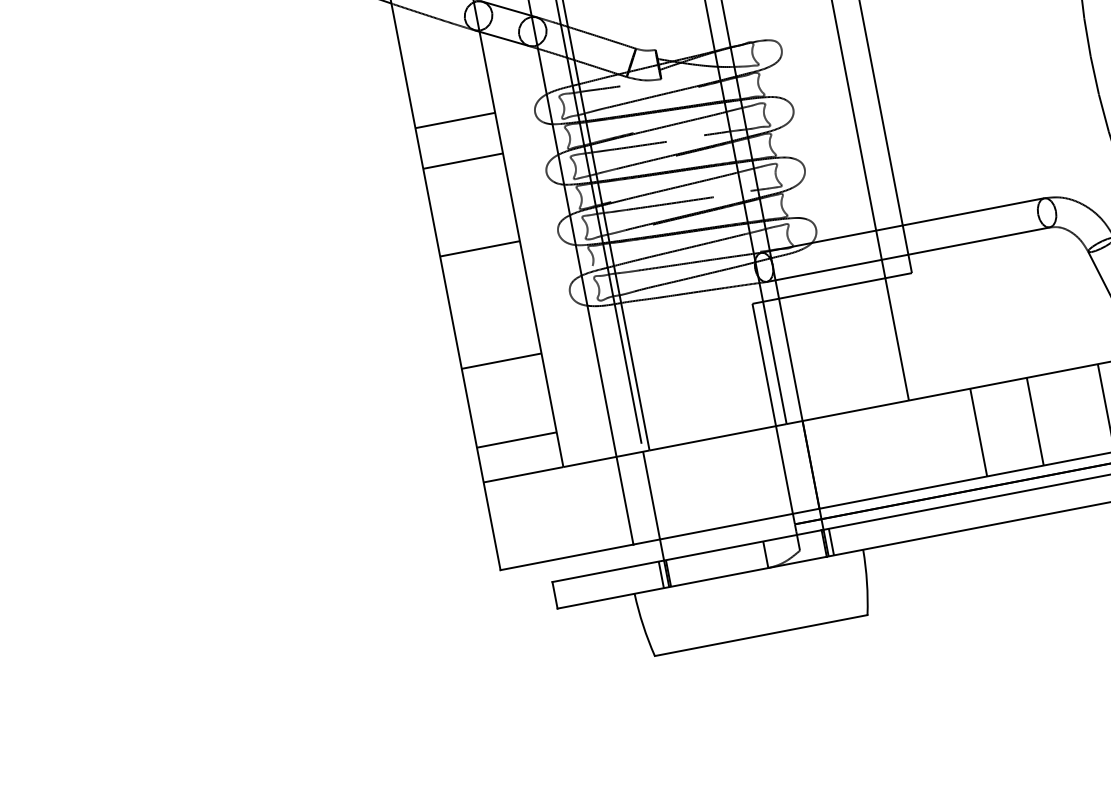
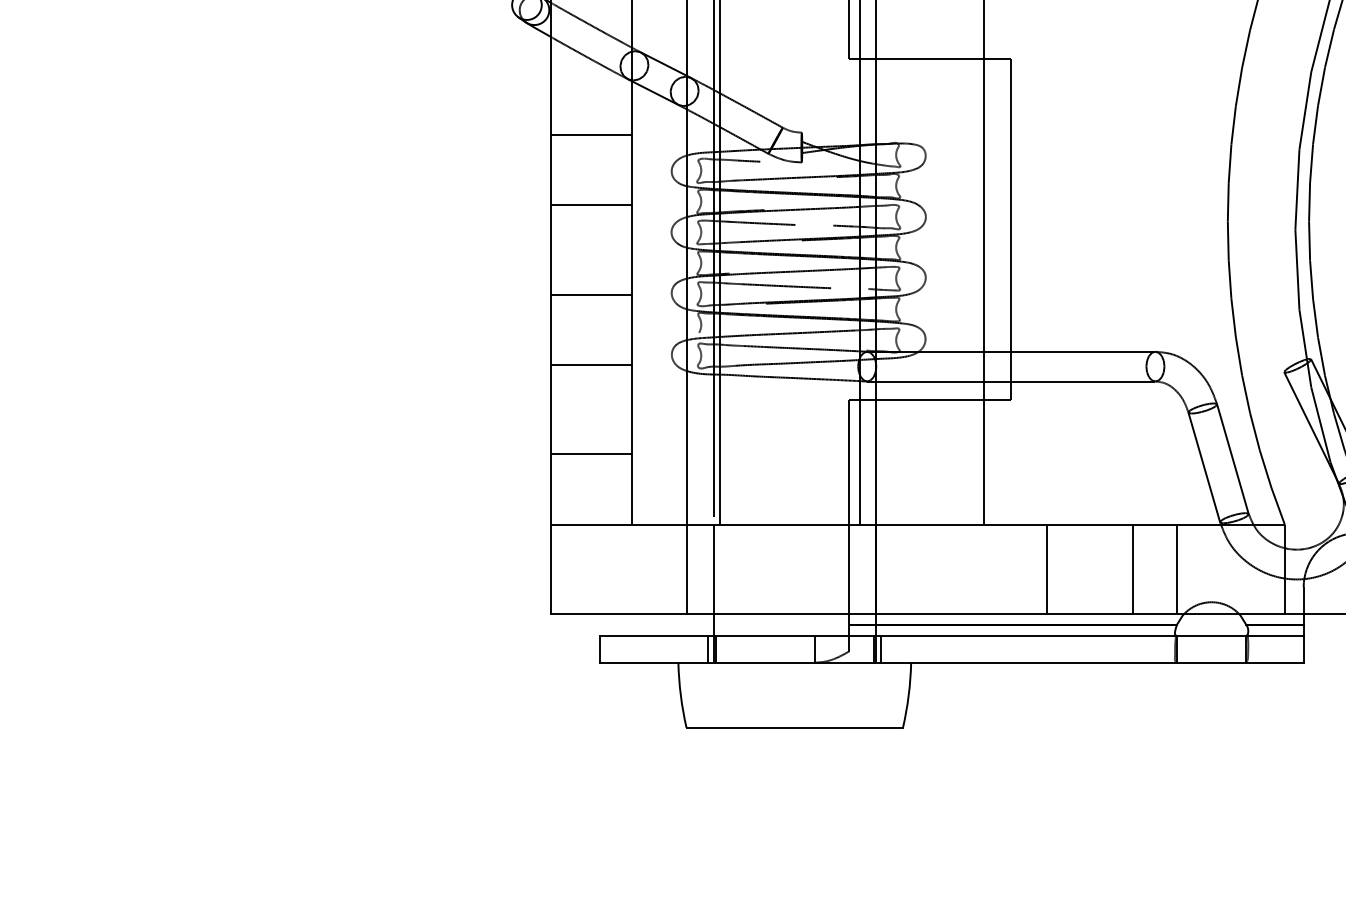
line: (455, 121) -> (591, 135), moved
line: (501, 361) -> (591, 365), moved
line: (1035, 421) -> (1133, 569), moved
line: (516, 440) -> (591, 454), moved

